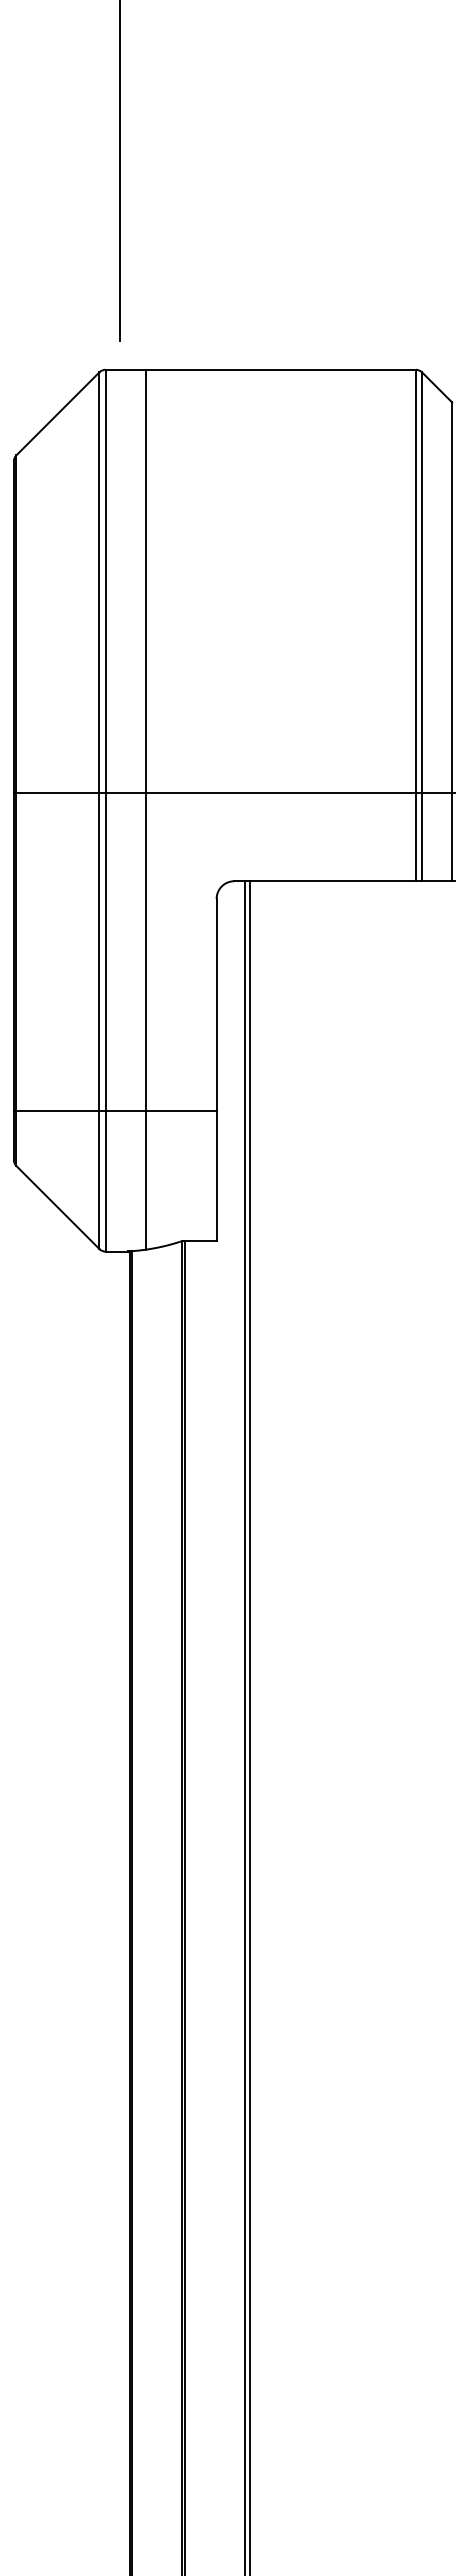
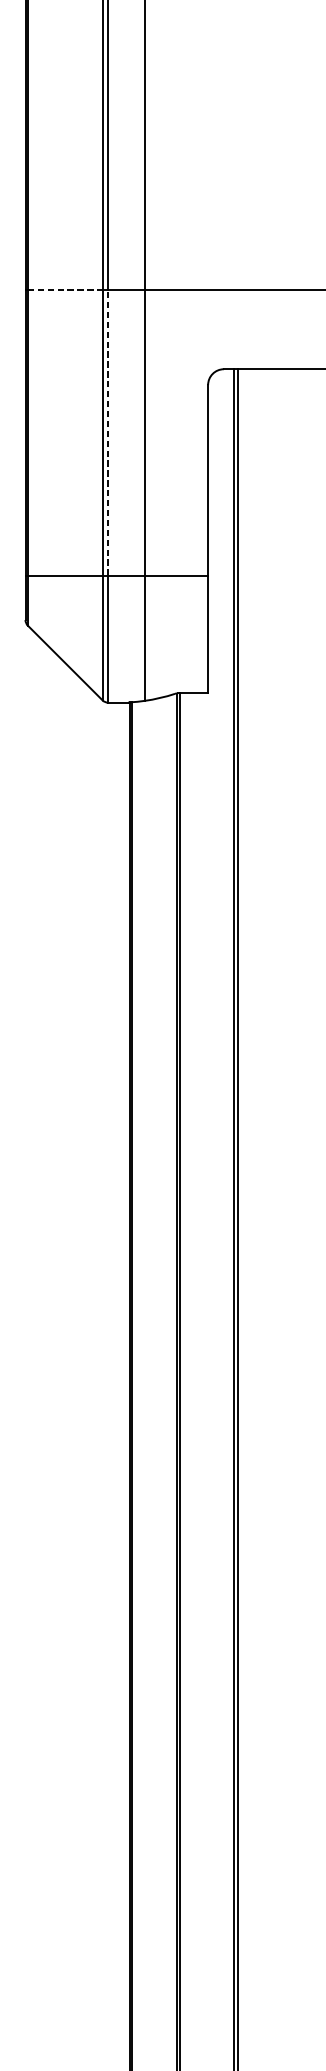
line: (57, 793) -> (64, 290), solid -> dashed
line: (105, 951) -> (108, 432), solid -> dashed

